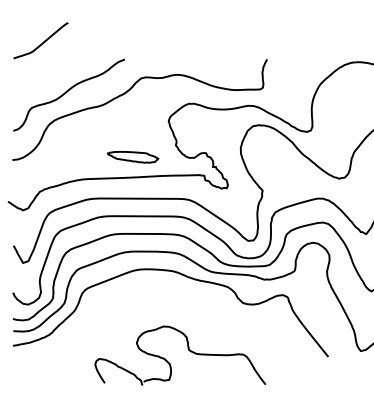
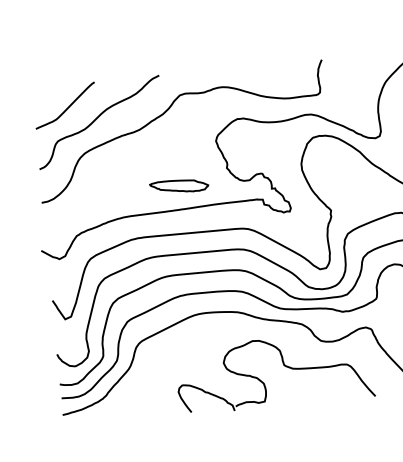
curve: (42, 42) -> (67, 107), moved
part: (188, 350) -> (283, 365), moved

